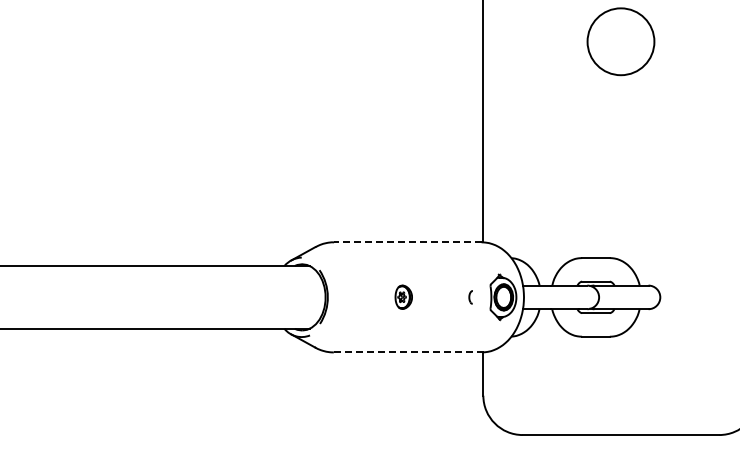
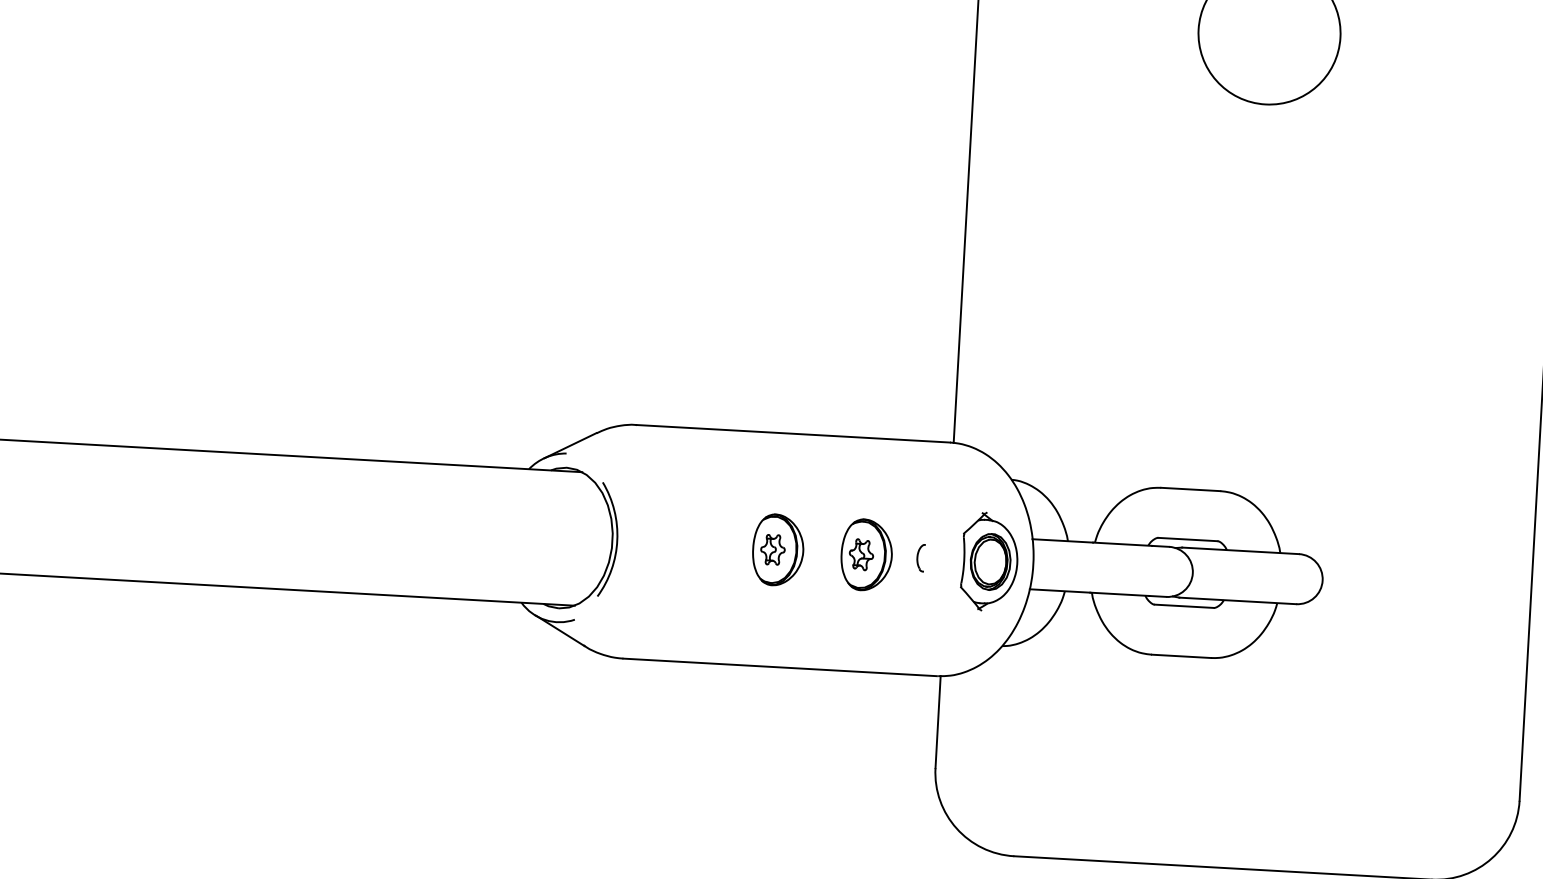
line: (407, 242) -> (792, 434), dashed -> solid
part: (403, 296) -> (777, 548), size x1.43
part: (445, 296) -> (866, 553), added
line: (407, 352) -> (779, 667), dashed -> solid

